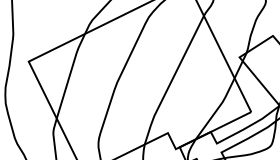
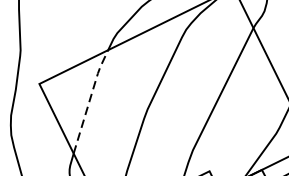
line: (70, 73) -> (90, 98), solid -> dashed

